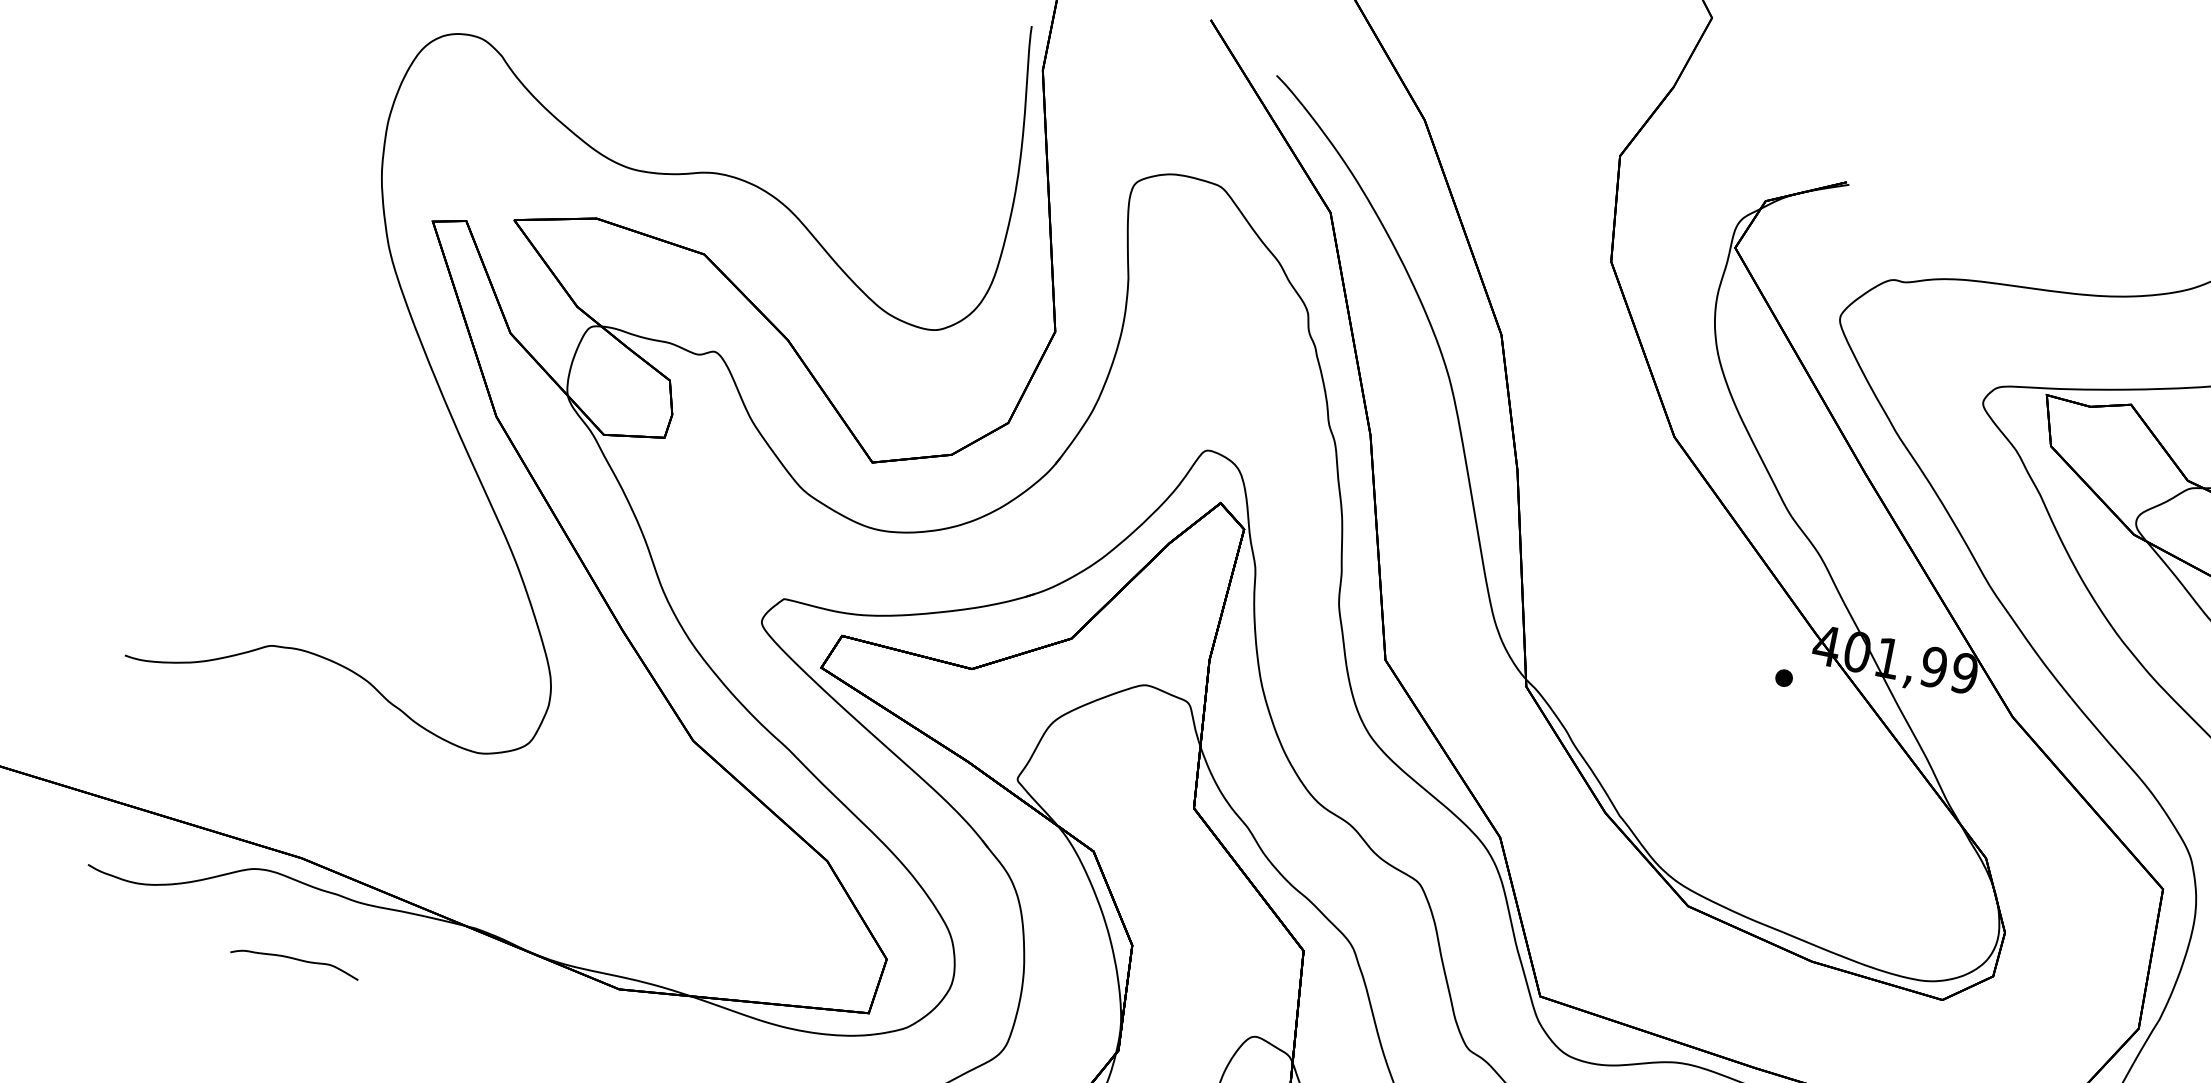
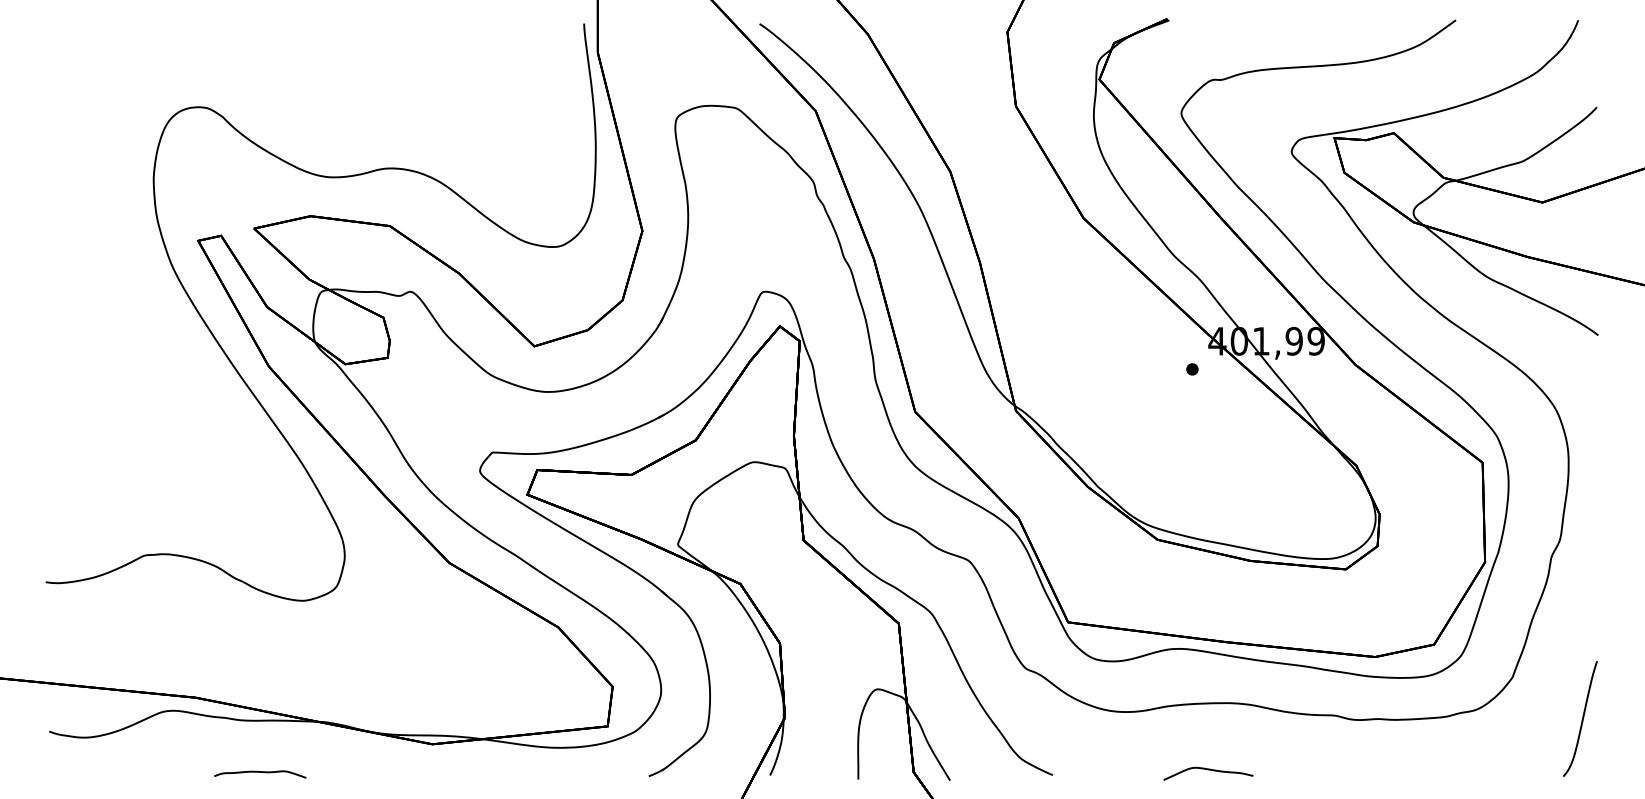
curve: (295, 959) -> (260, 772), moved

